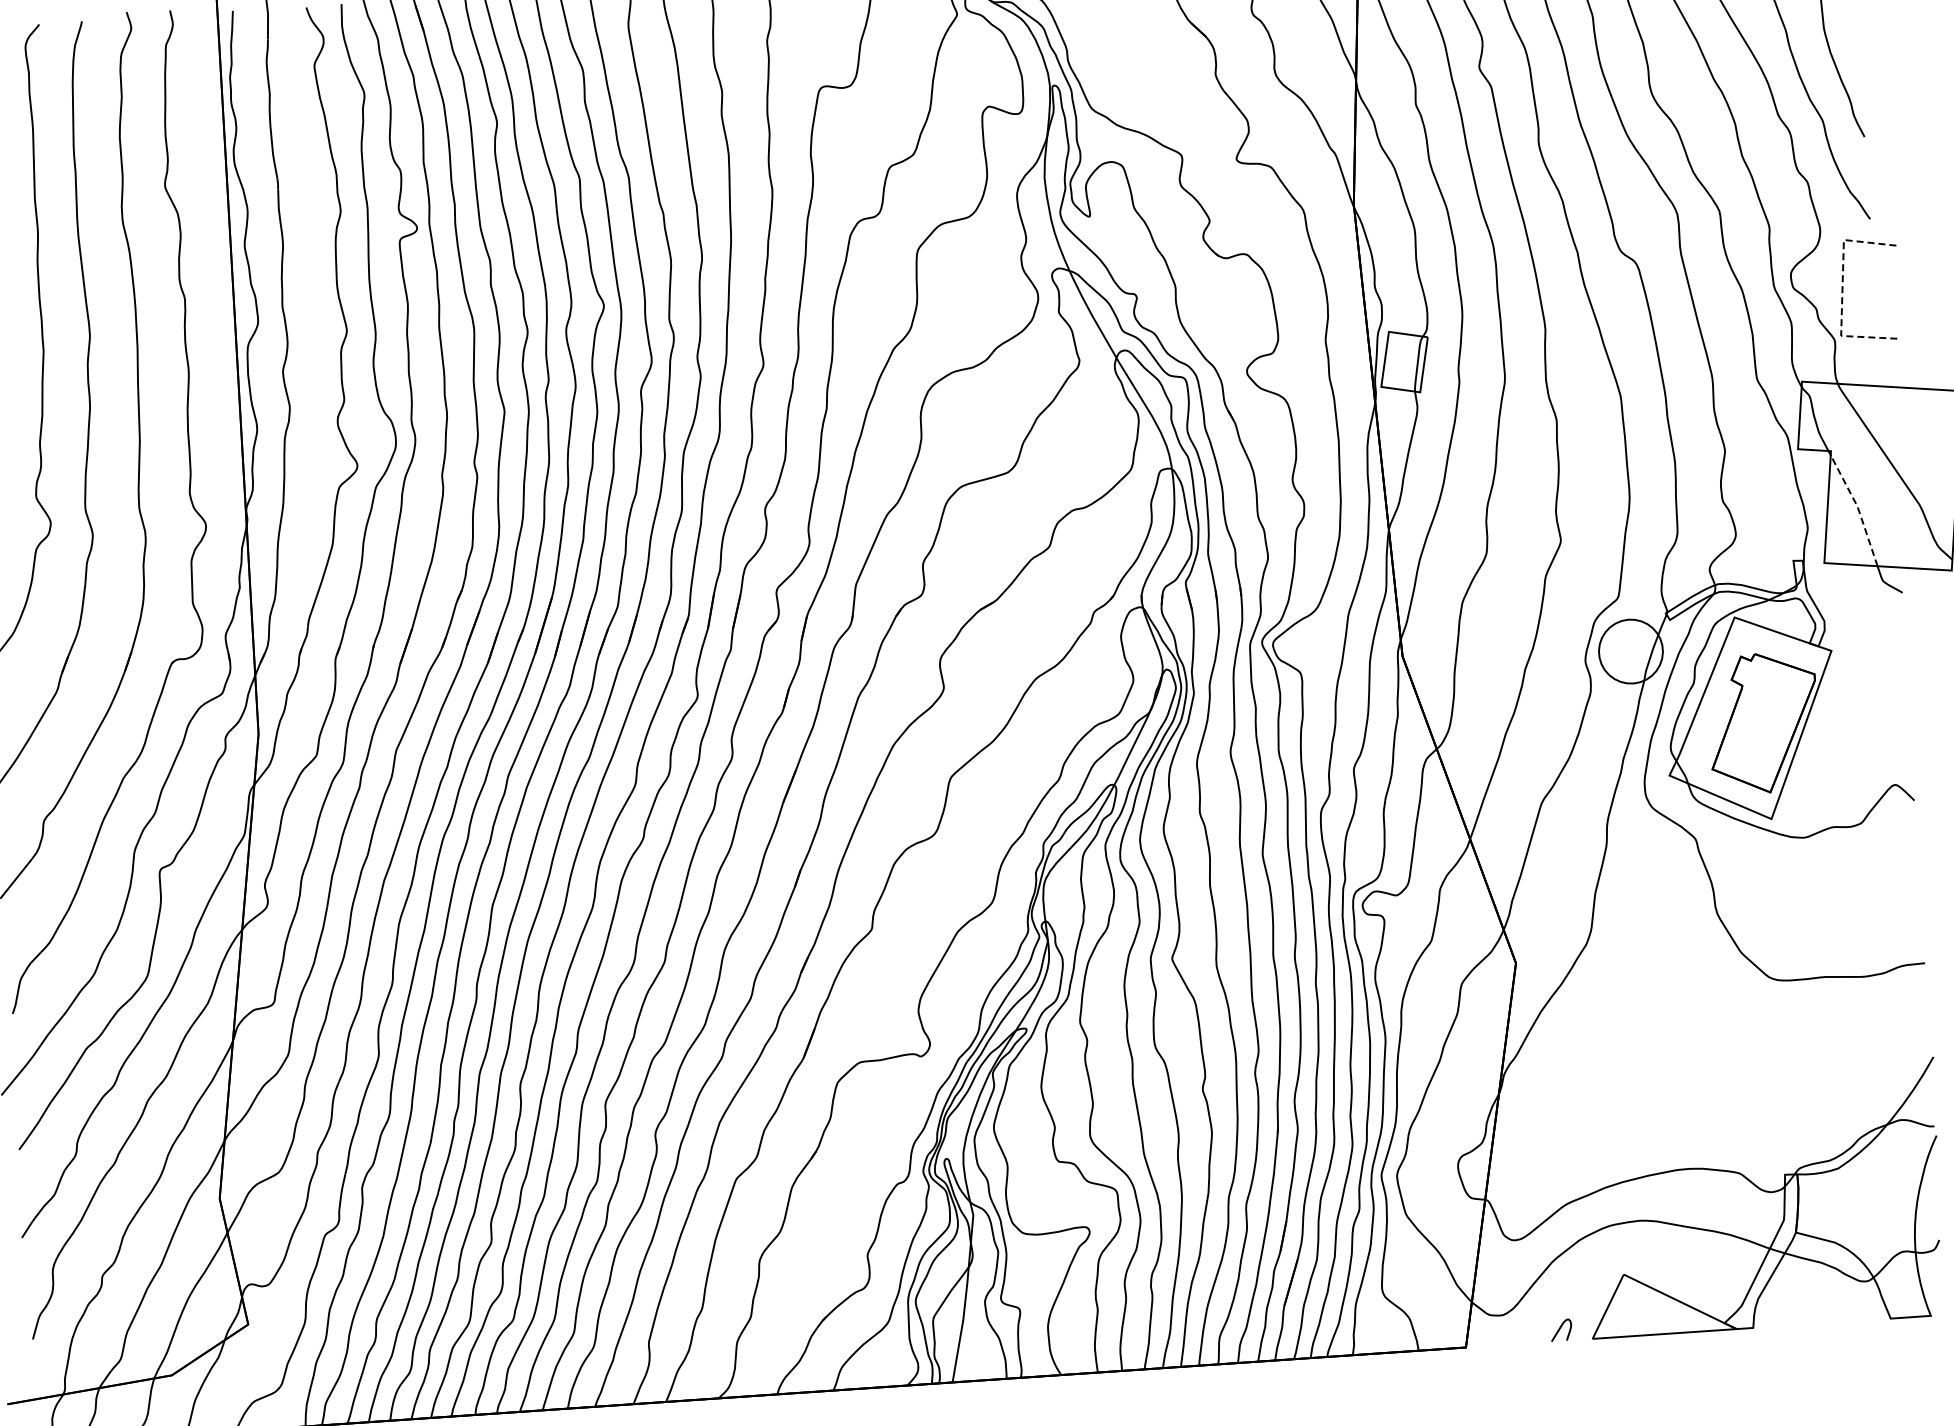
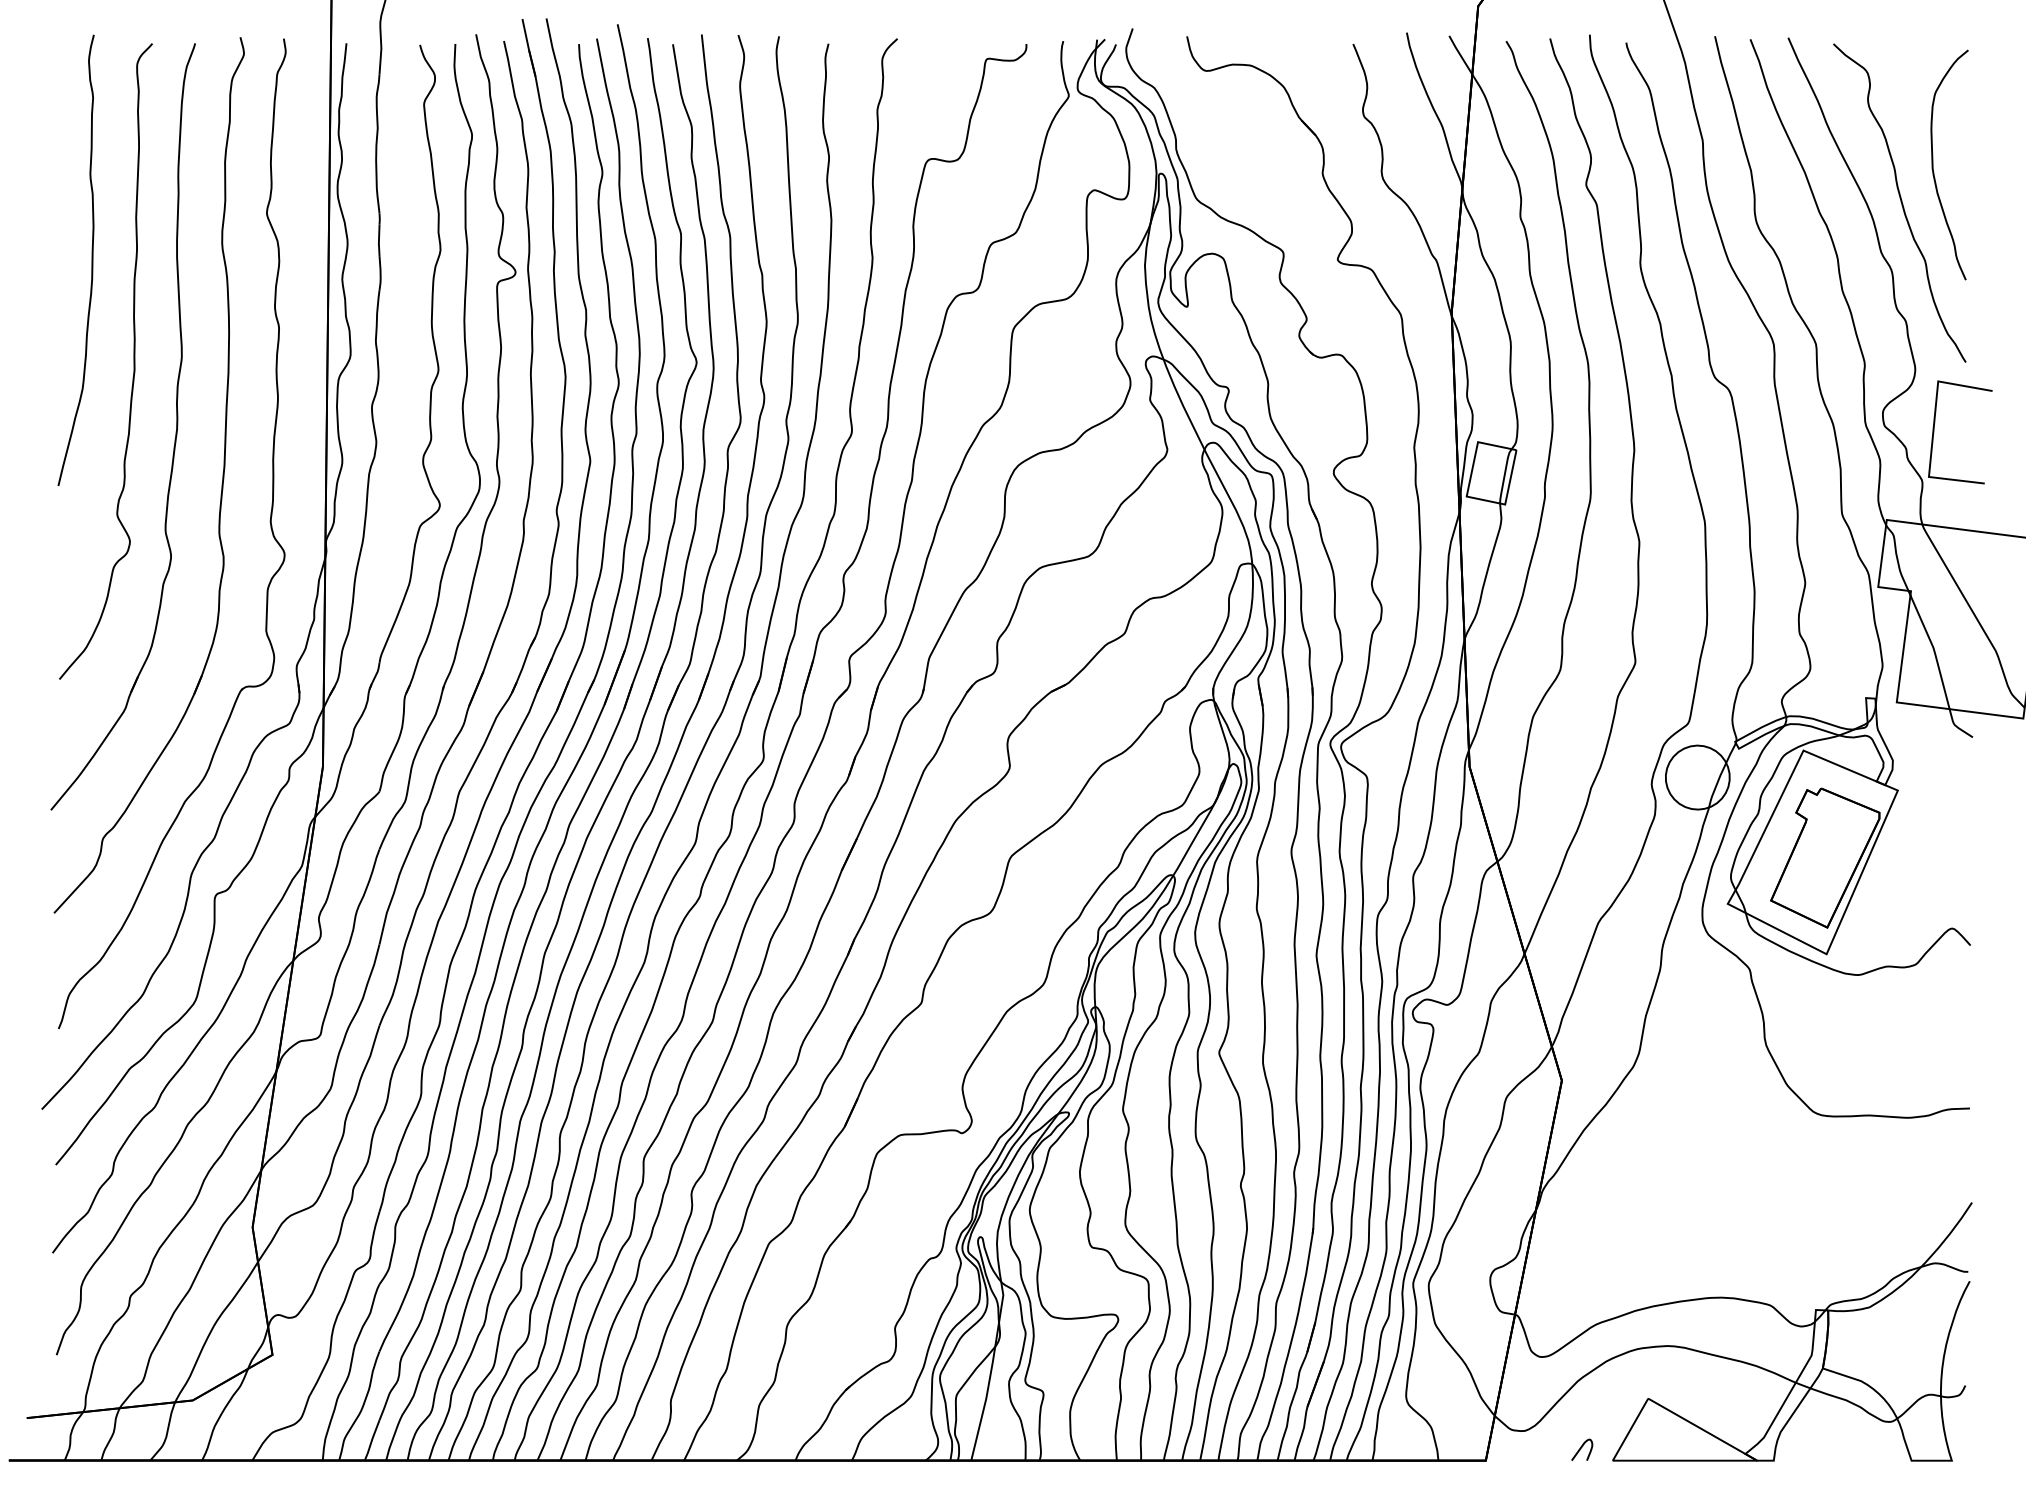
line: (1842, 288) -> (1933, 429), dashed -> solid
line: (1858, 508) -> (1934, 650), dashed -> solid

